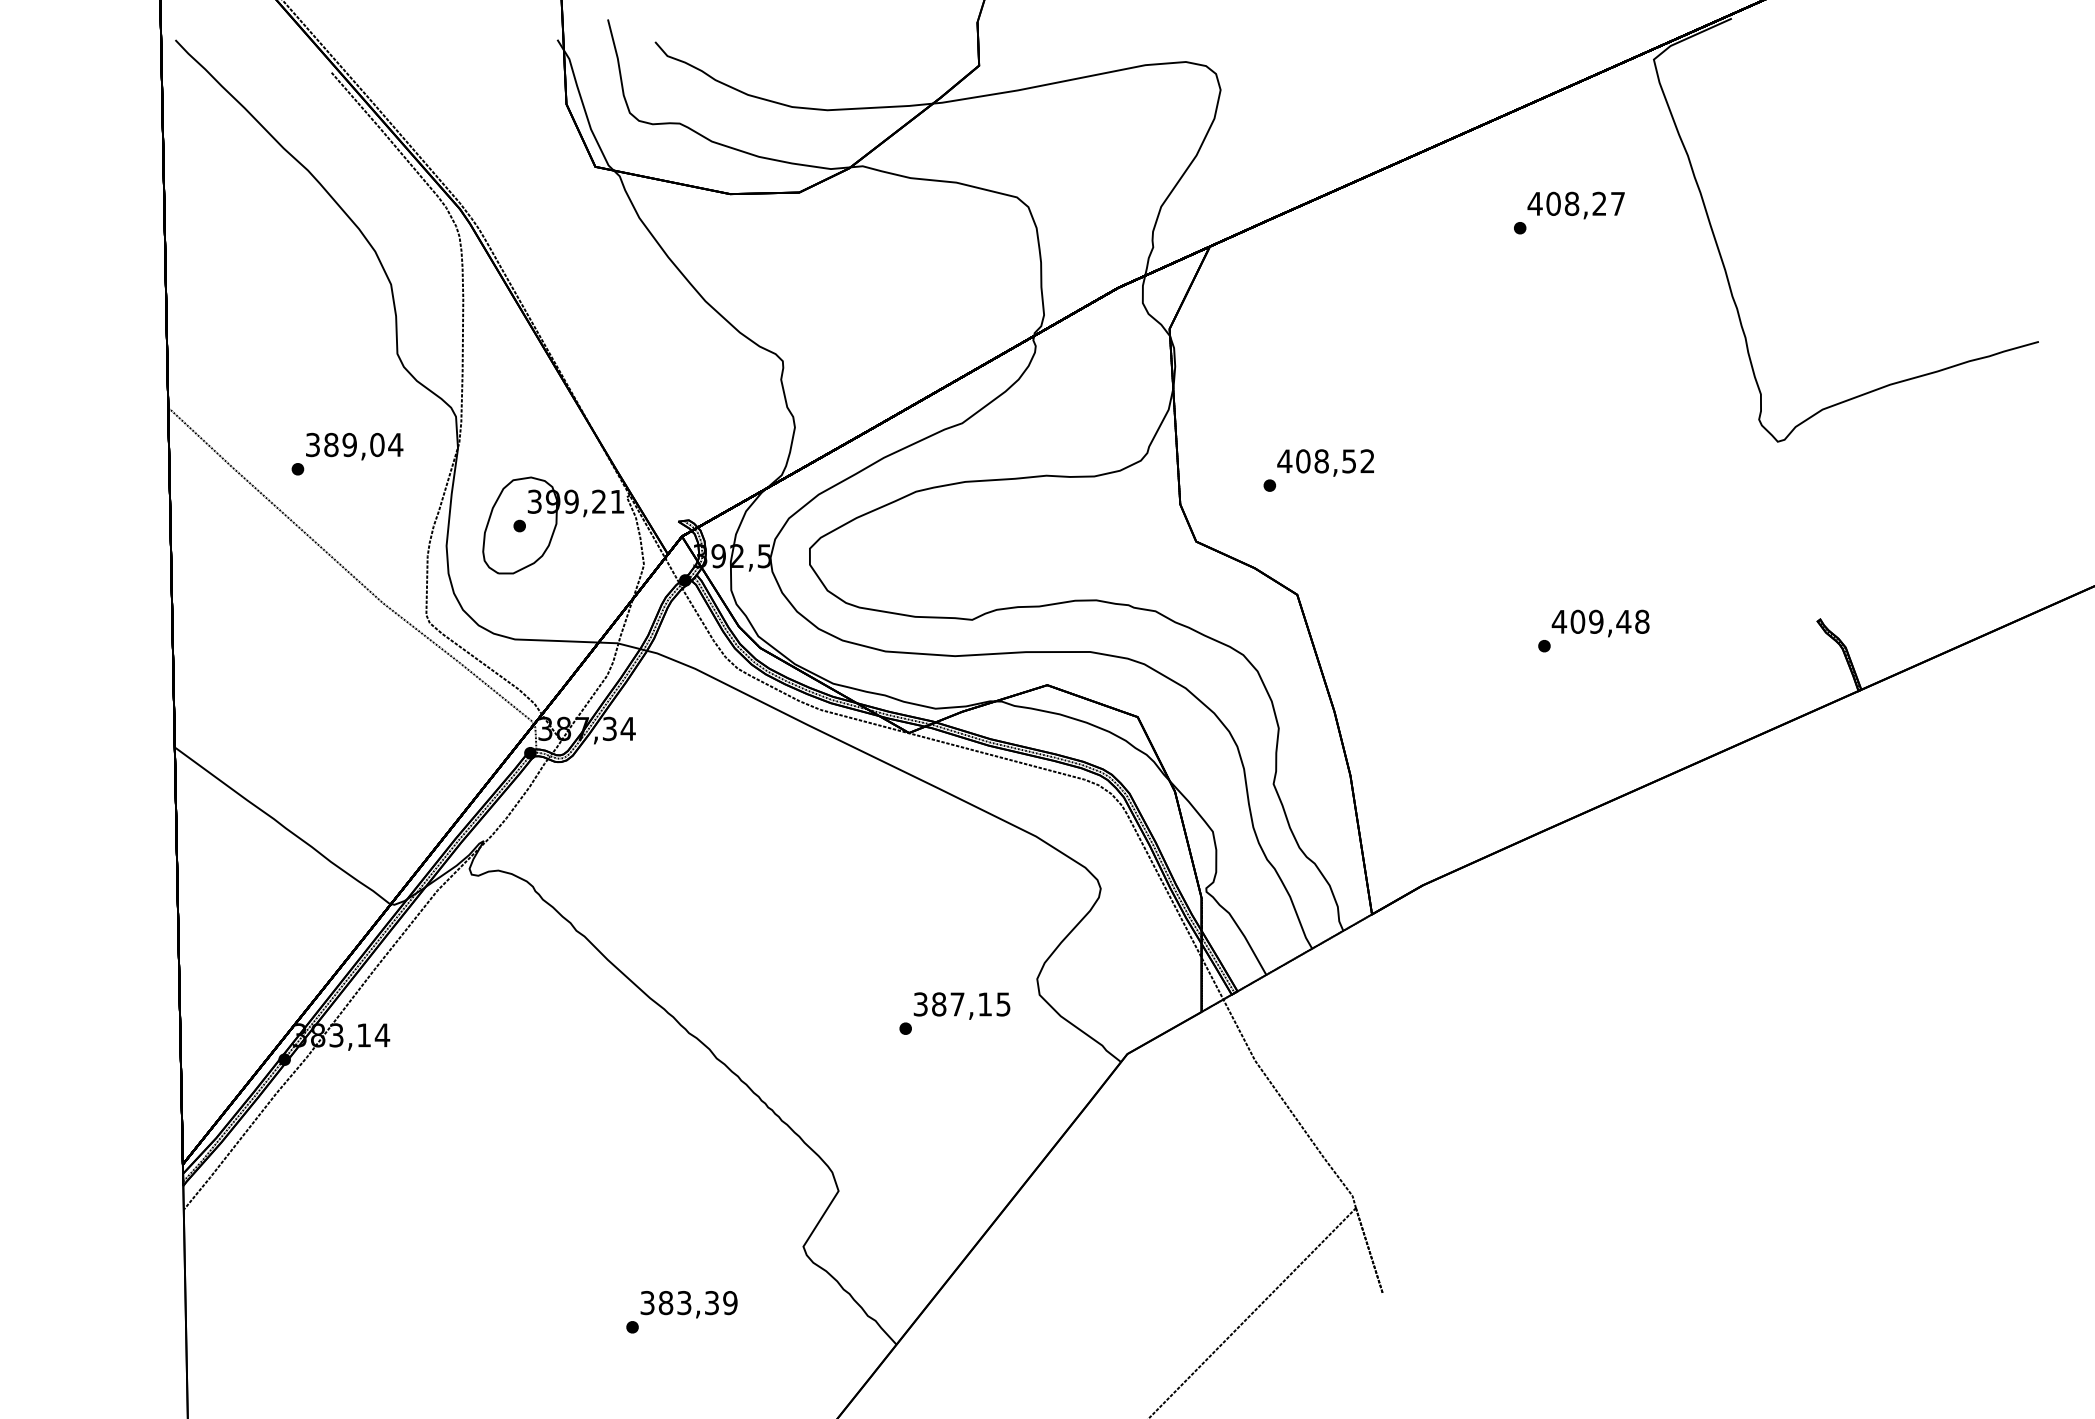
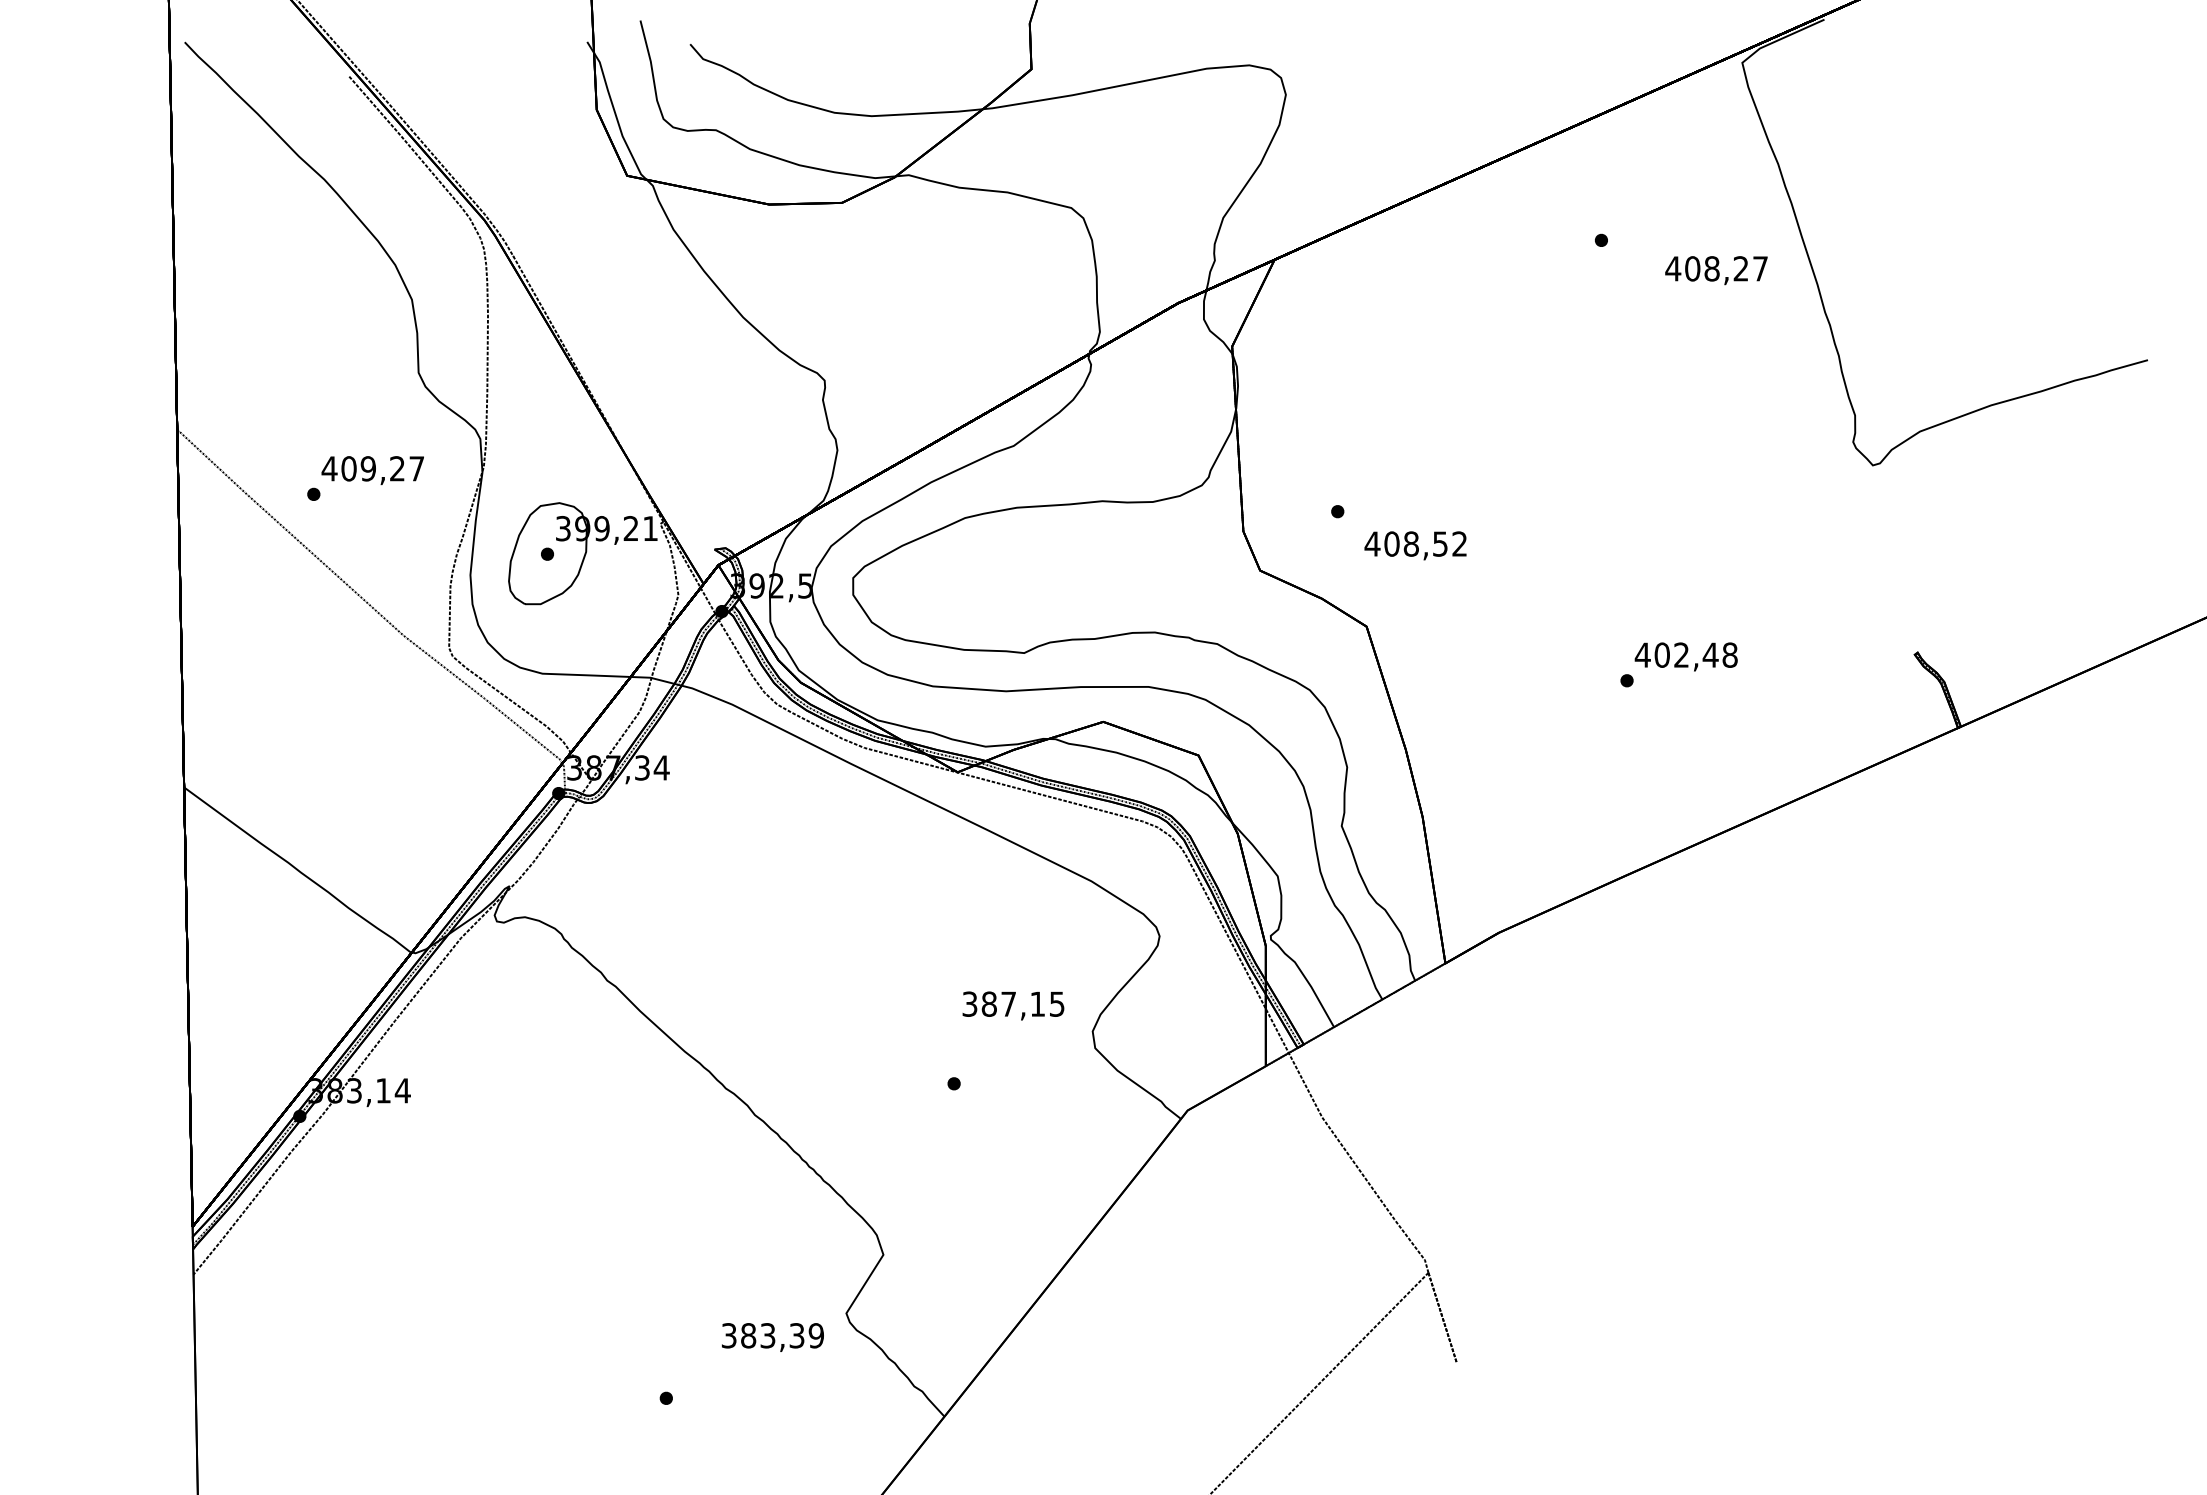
text: (1576, 205) -> (1716, 270), moved
text: (353, 444) -> (372, 468), 389,04 -> 409,27
text: (1325, 462) -> (1415, 545), moved
text: (1596, 621) -> (1681, 654), 409,48 -> 402,48
text: (962, 1005) -> (1013, 1005), moved
text: (688, 1304) -> (772, 1337), moved

